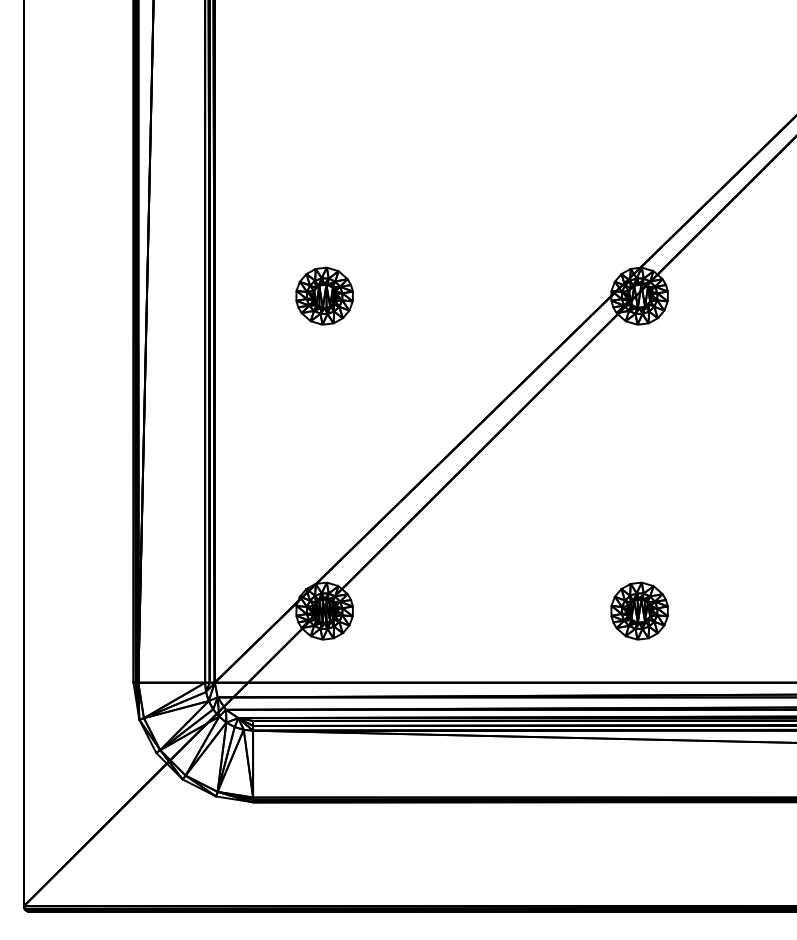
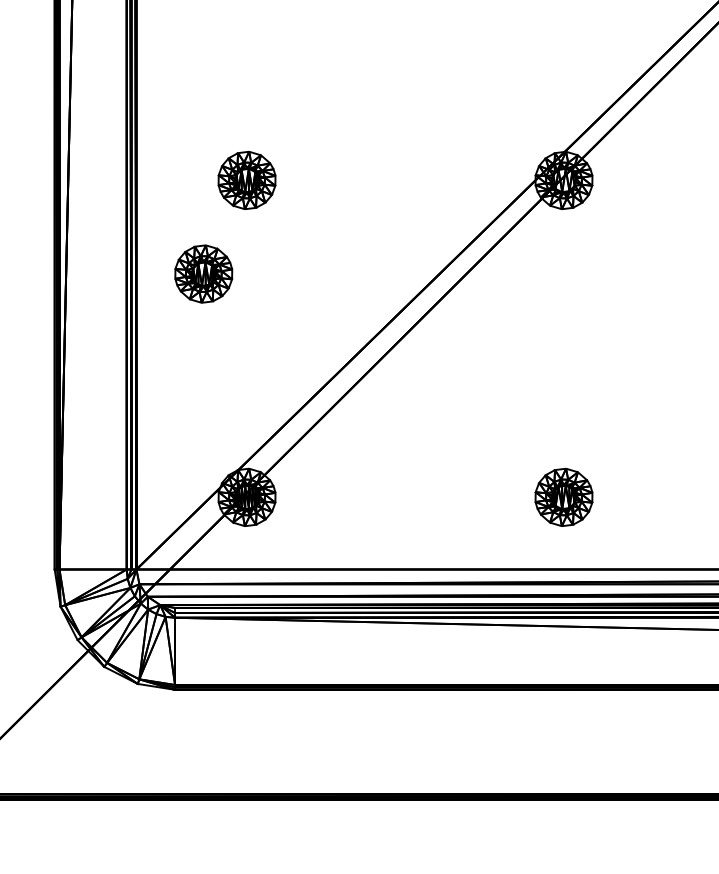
part: (281, 388) -> (203, 273), added

